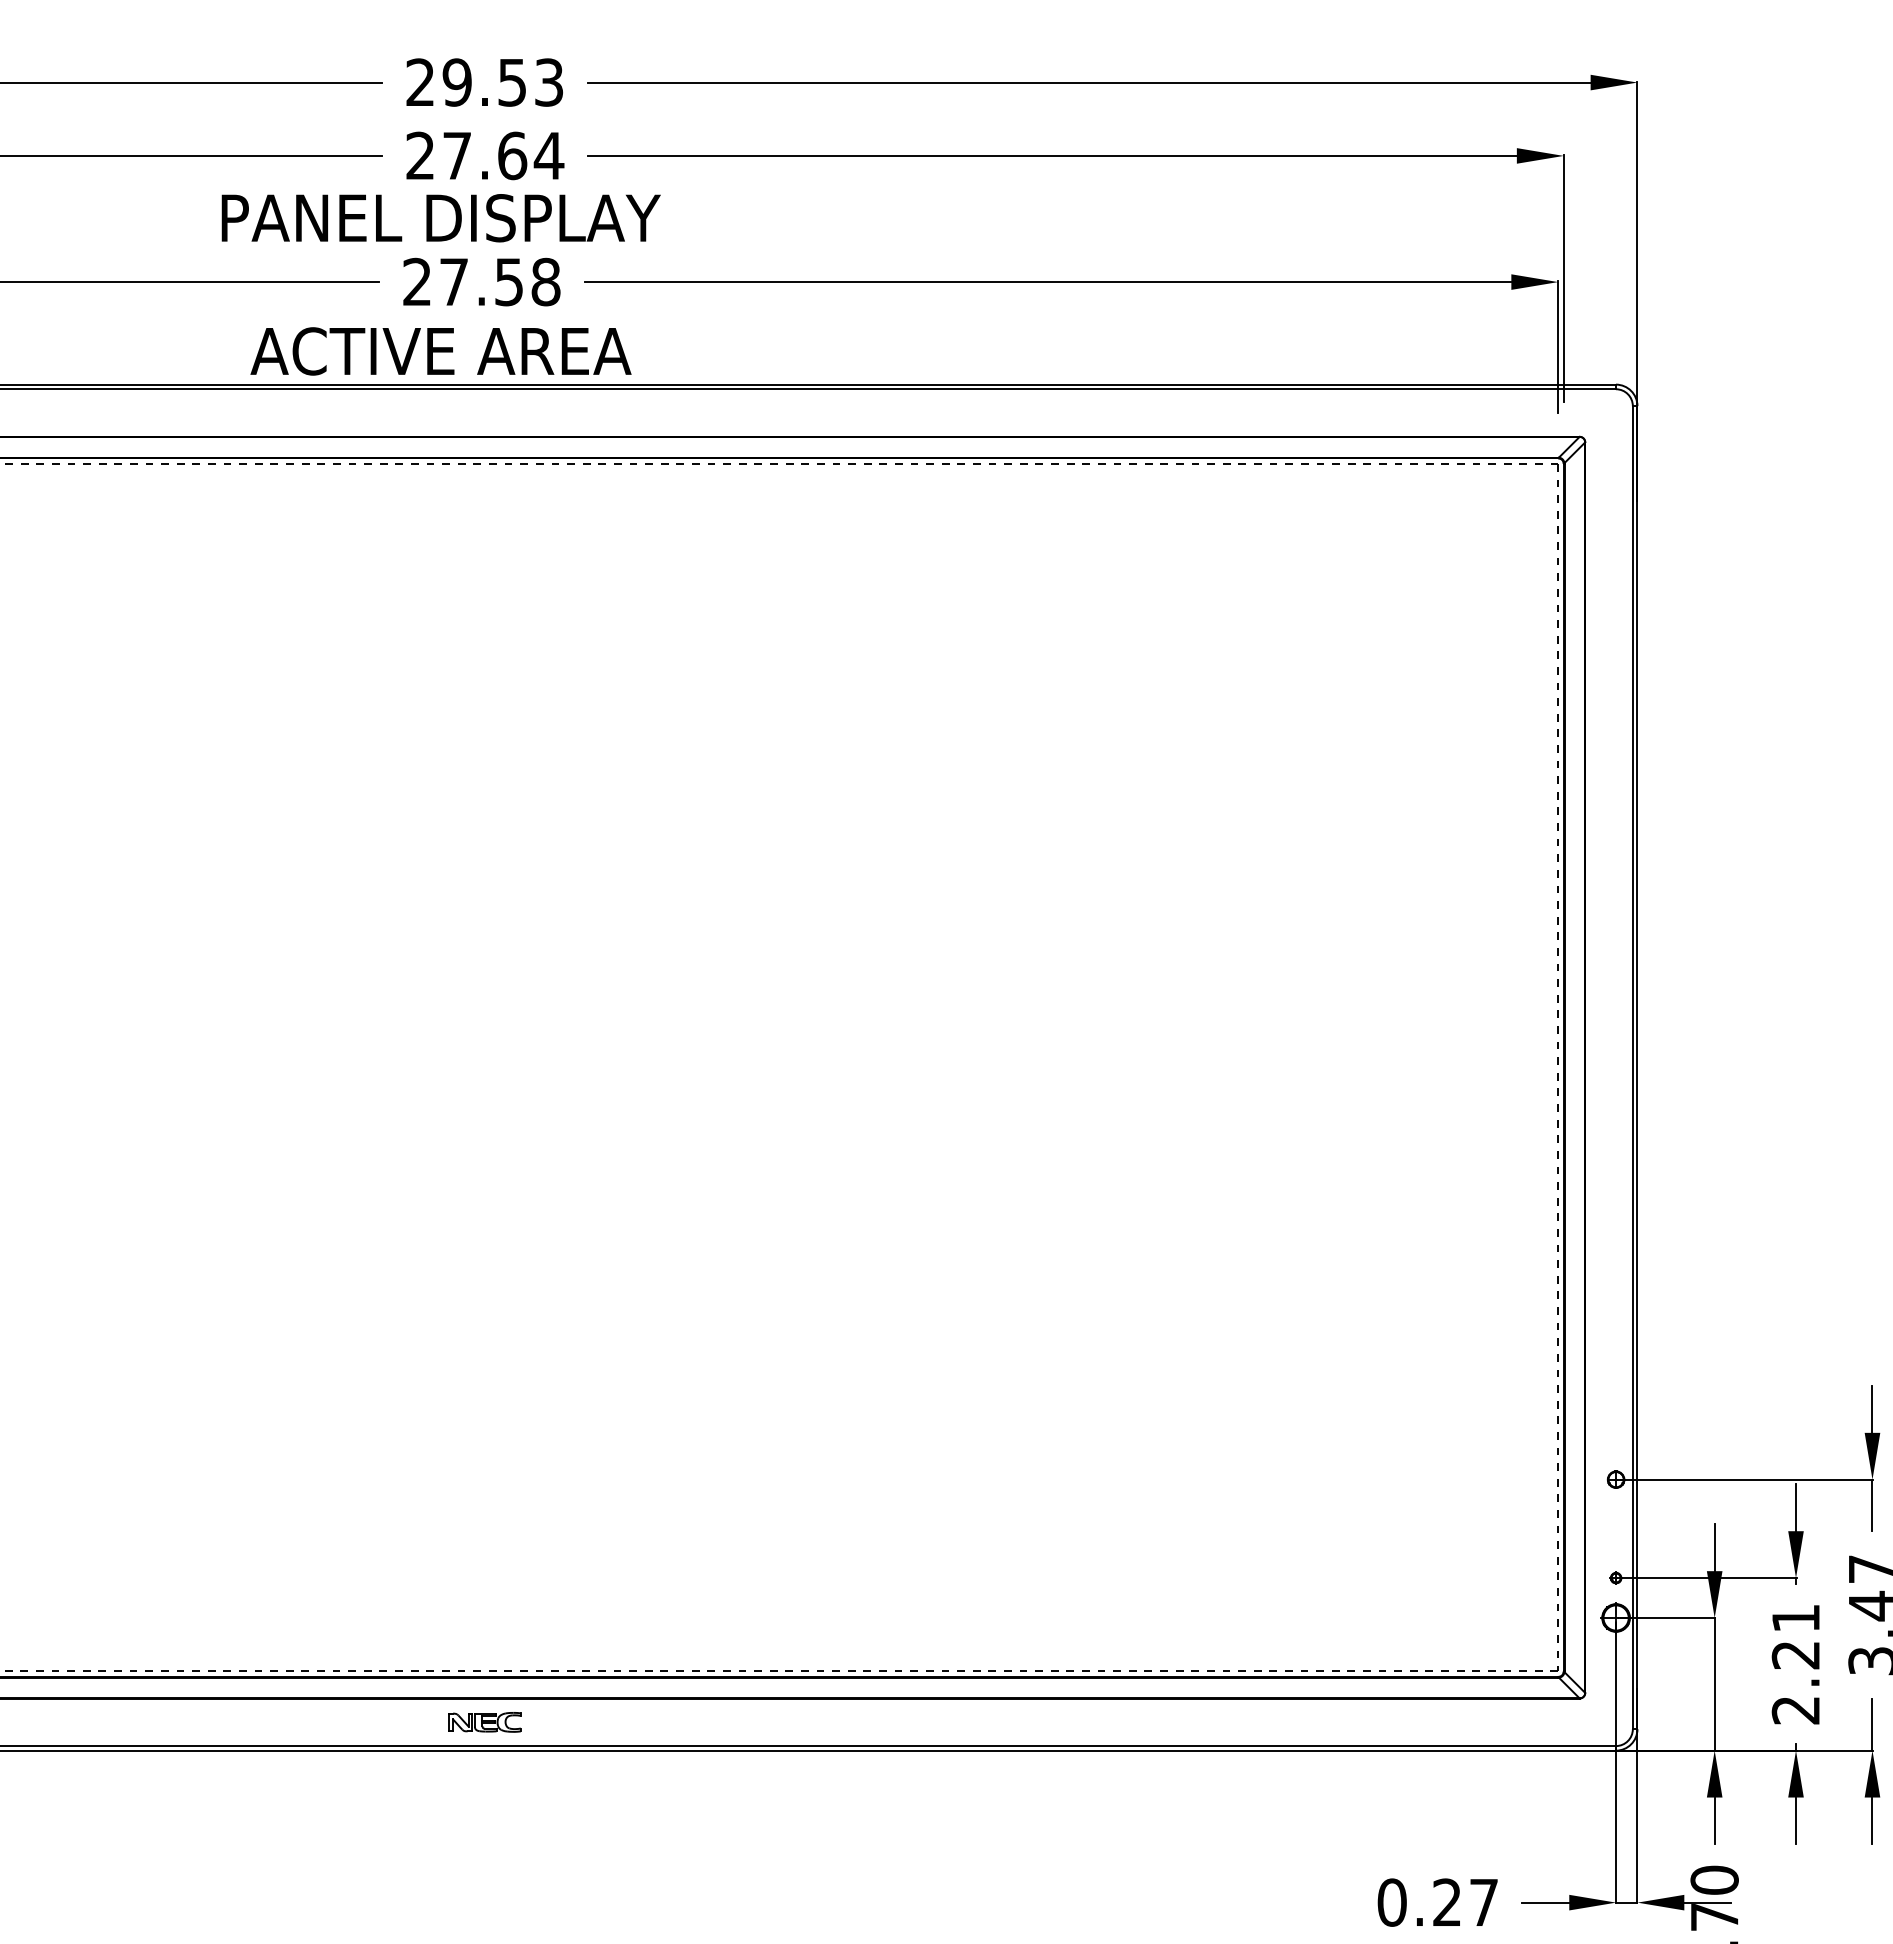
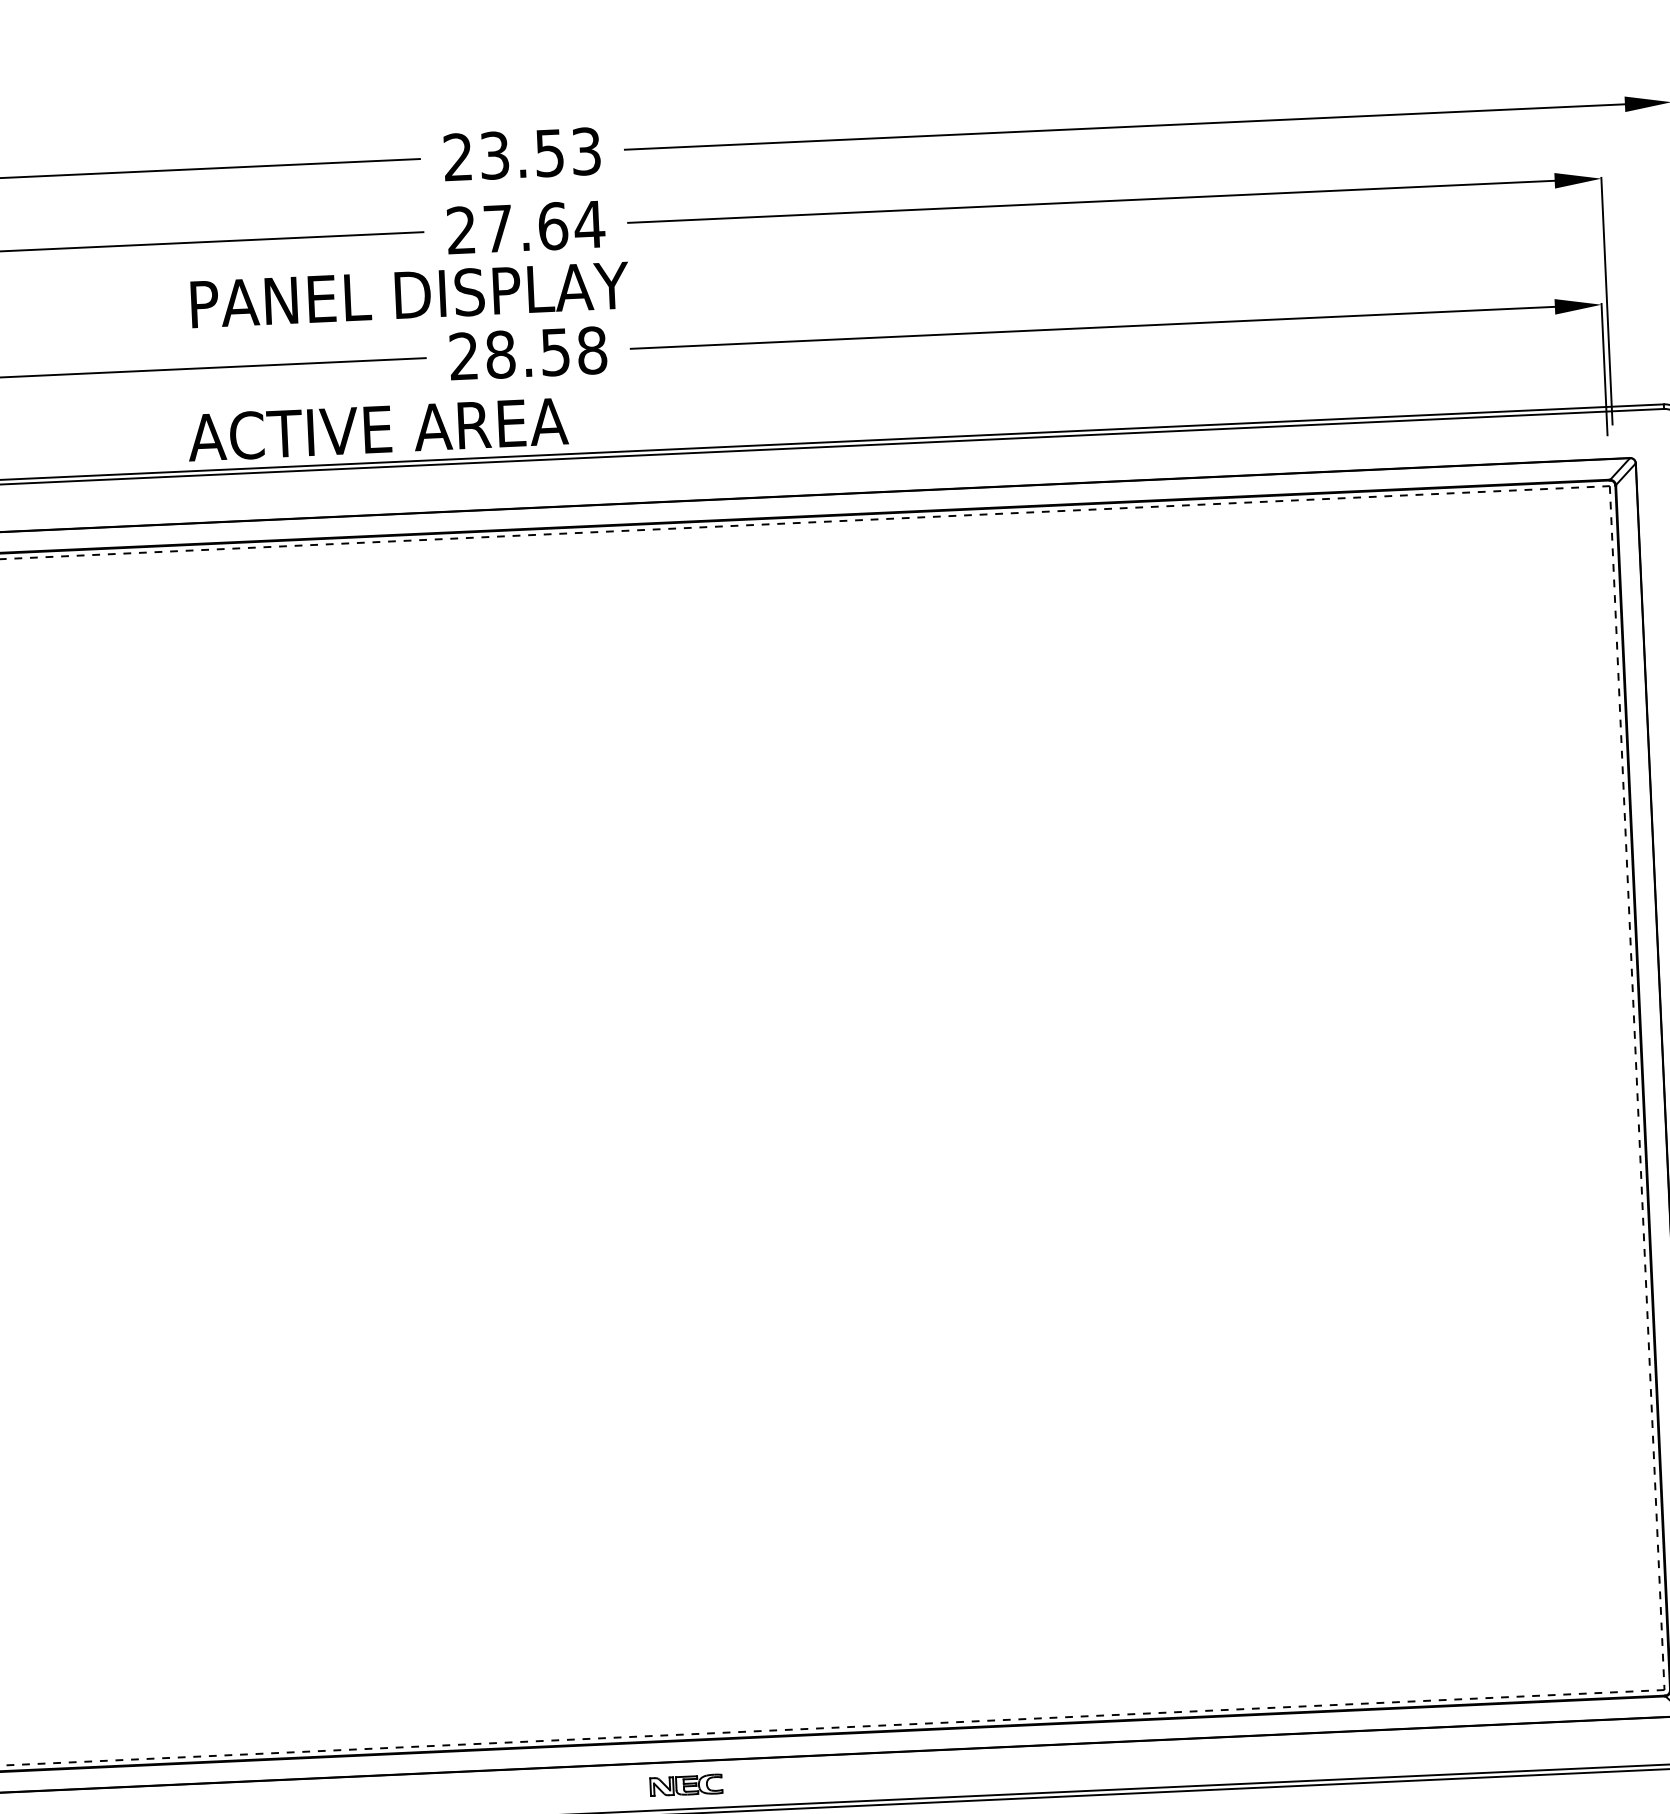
text: (456, 82) -> (493, 155), 29.53 -> 23.53
text: (440, 218) -> (409, 295), moved
text: (453, 281) -> (500, 354), 27.58 -> 28.58
text: (440, 351) -> (377, 429), moved
part: (484, 1722) -> (685, 1785), moved

